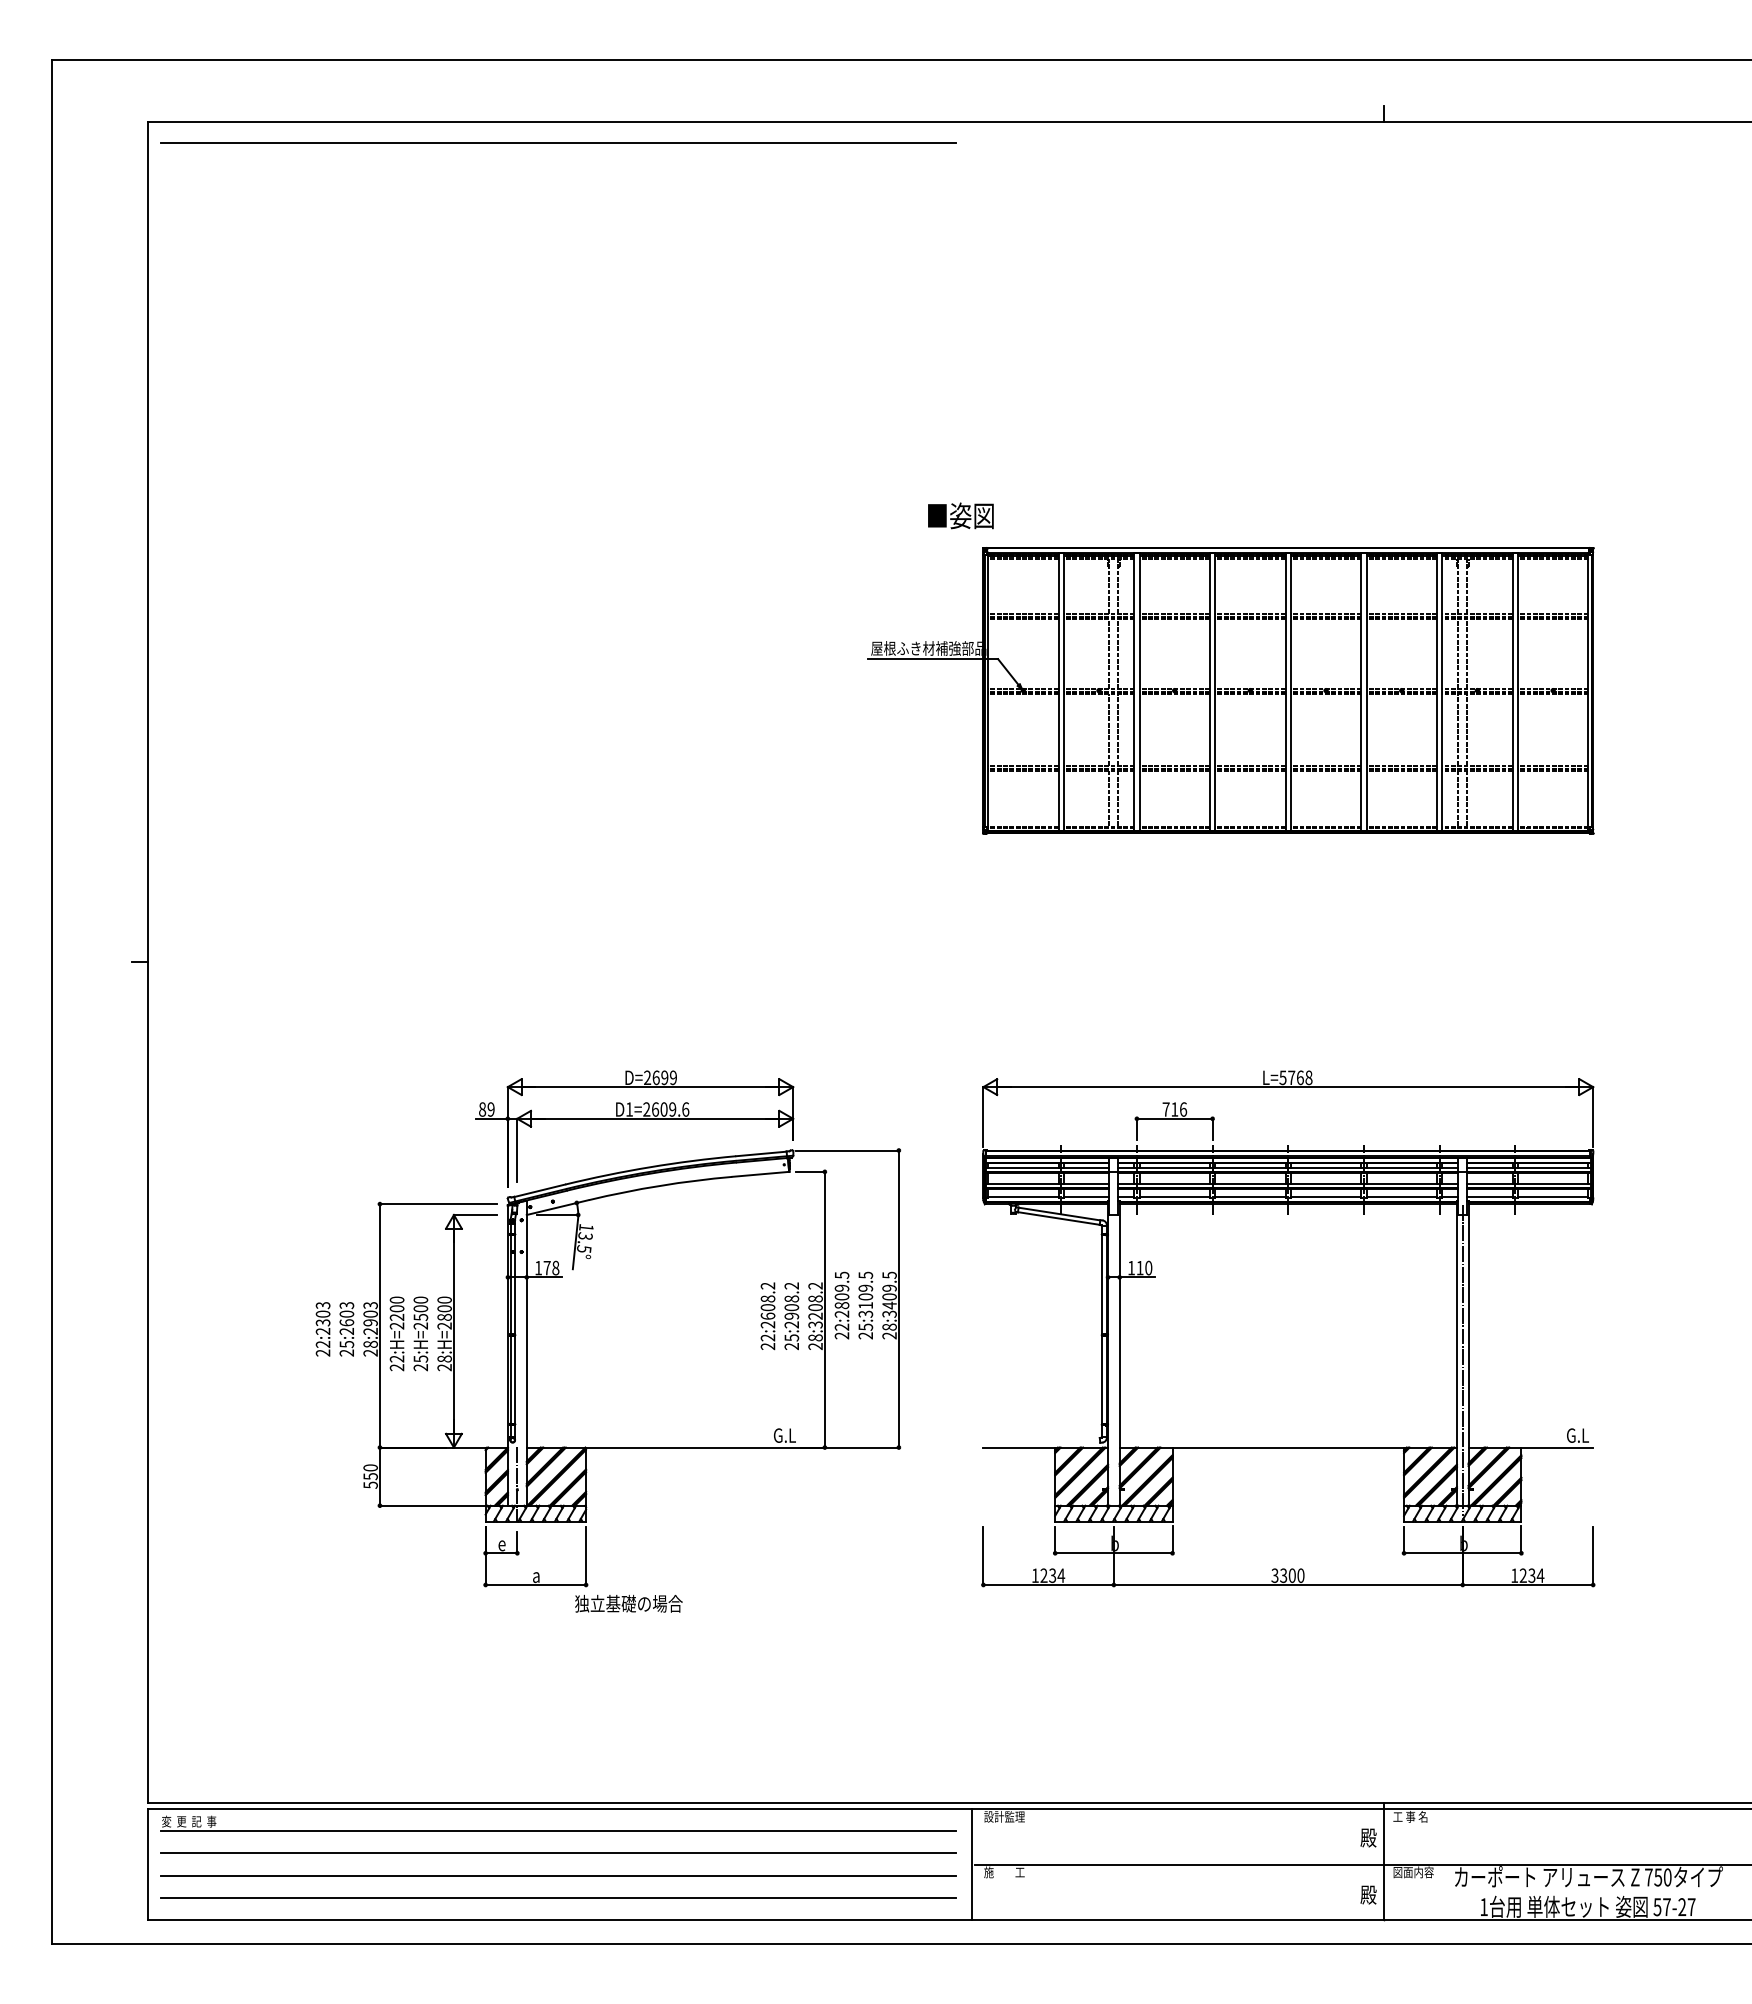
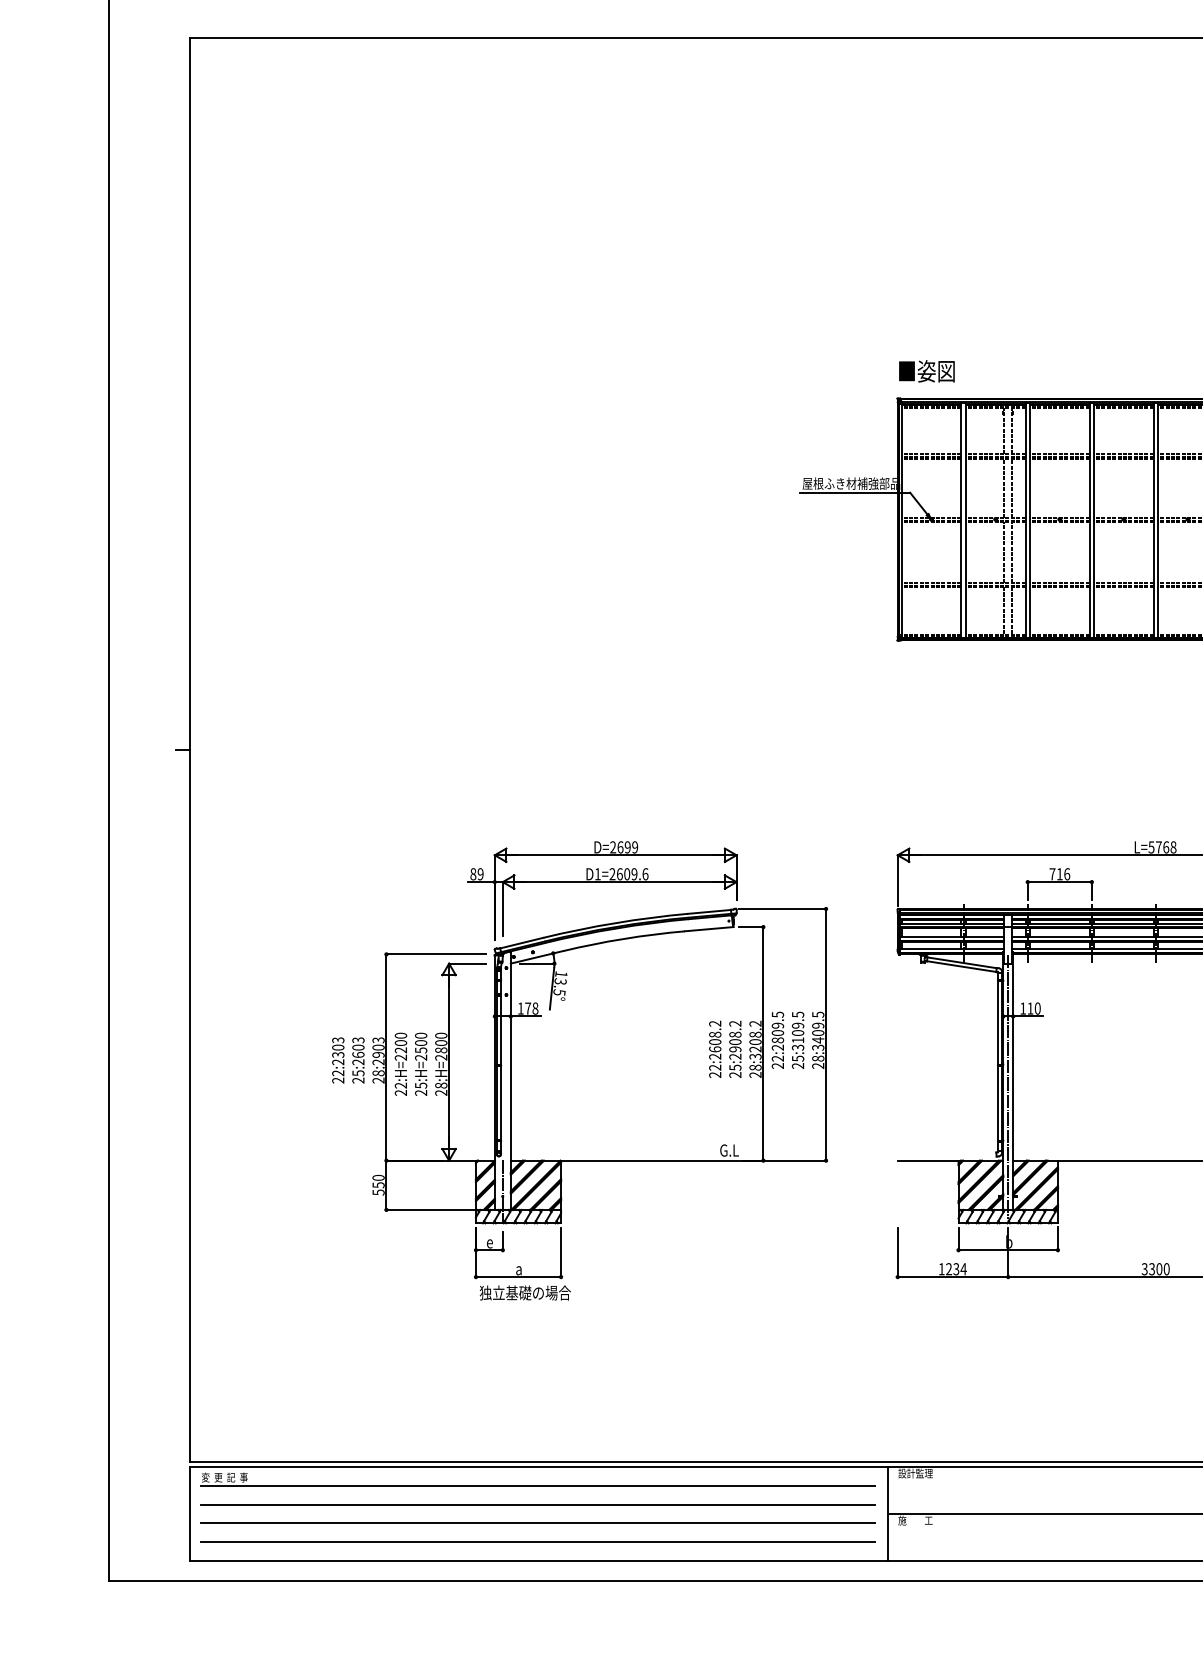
line: (558, 142) -> (537, 55), removed
text: (960, 515) -> (926, 371), moved
line: (1113, 1360) -> (1007, 1086), added
text: (628, 1603) -> (525, 1292), moved

